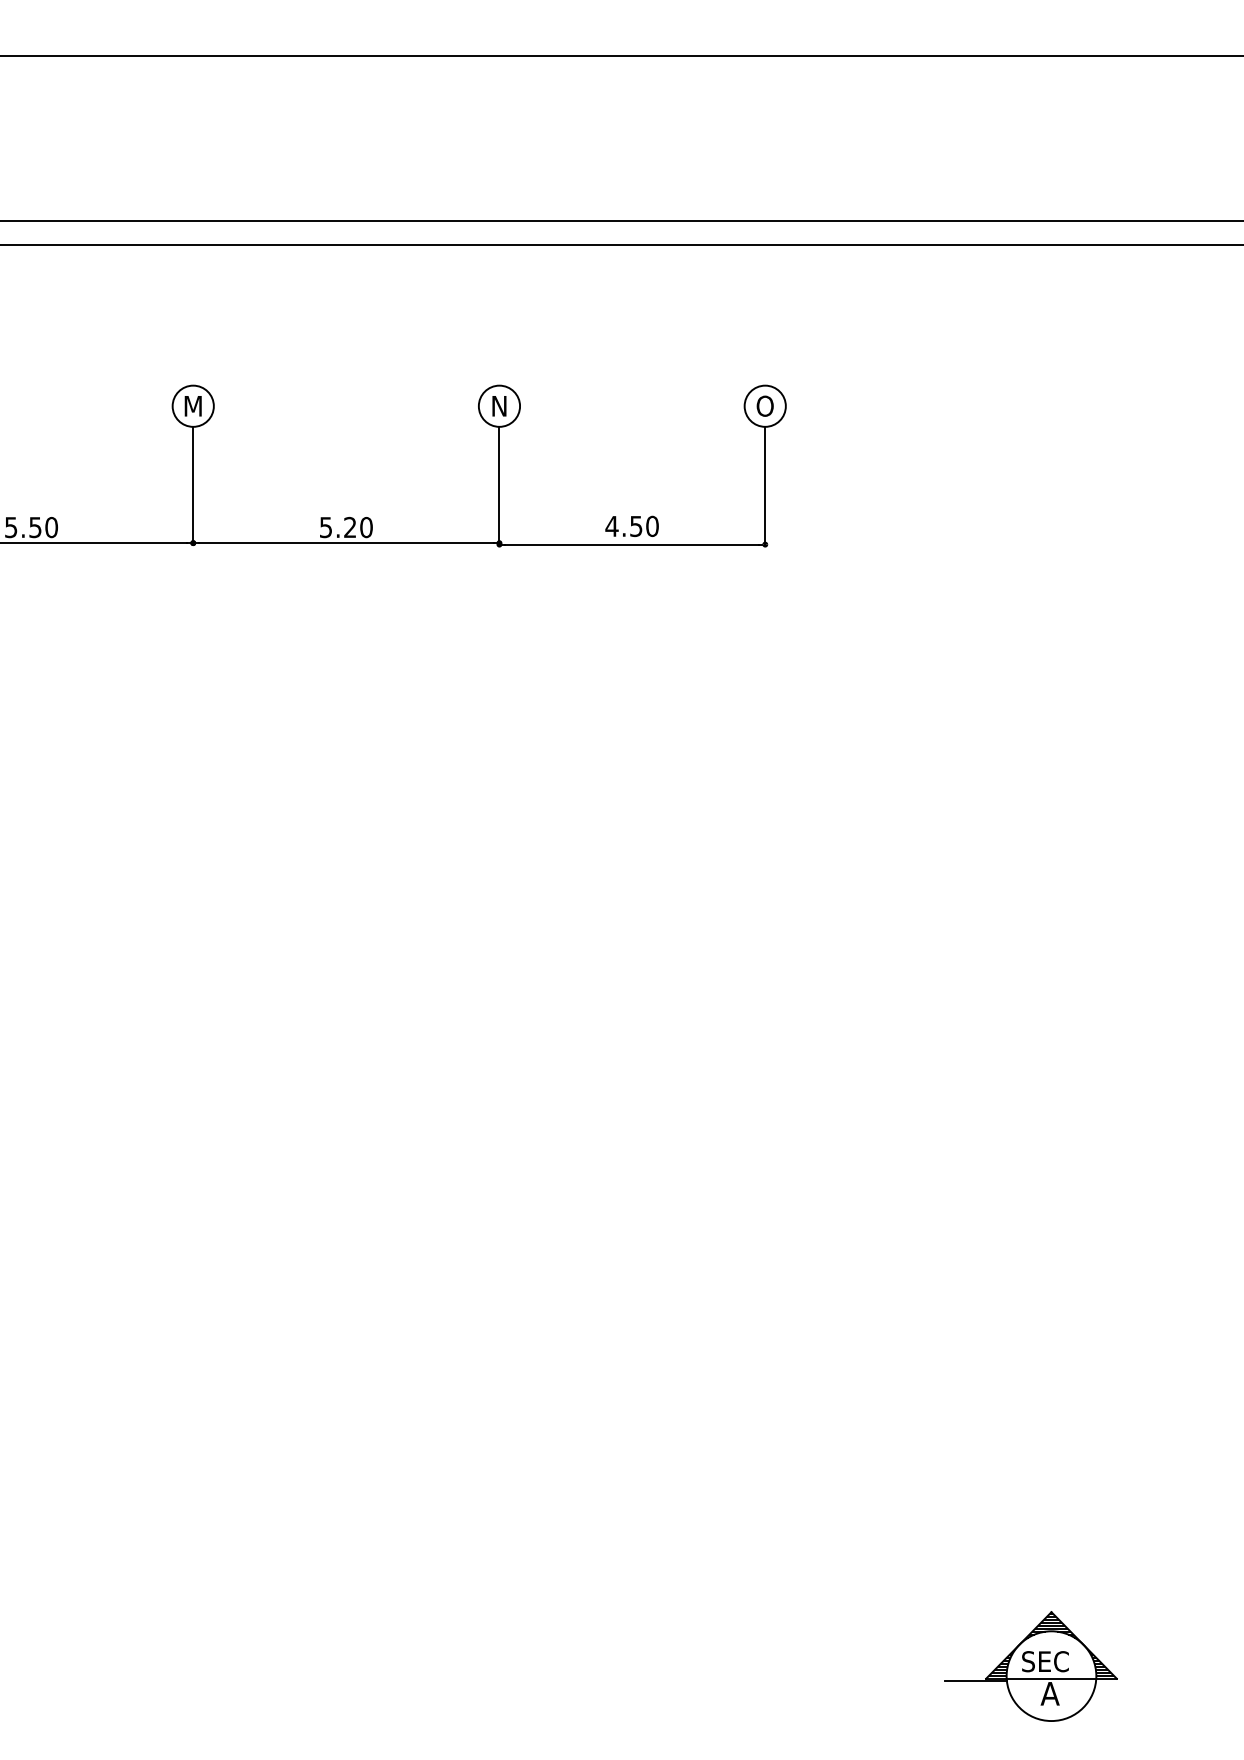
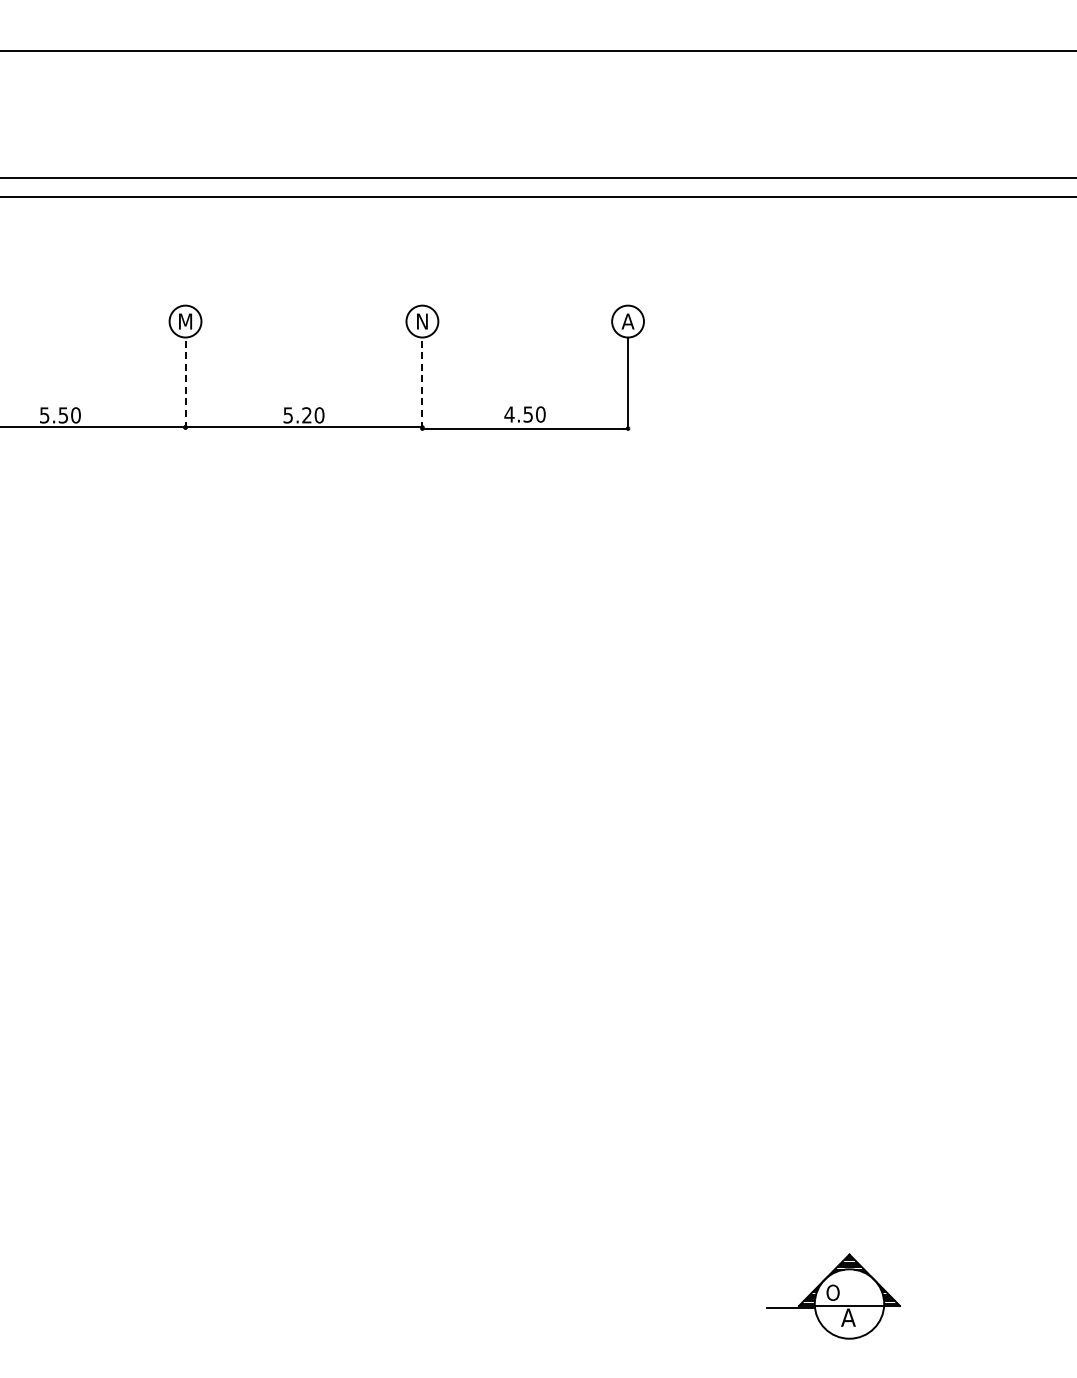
text: (764, 406) -> (627, 321), O -> A
line: (193, 486) -> (185, 383), solid -> dashed
line: (499, 486) -> (422, 383), solid -> dashed
text: (1045, 1661) -> (844, 1292), SEC -> O

